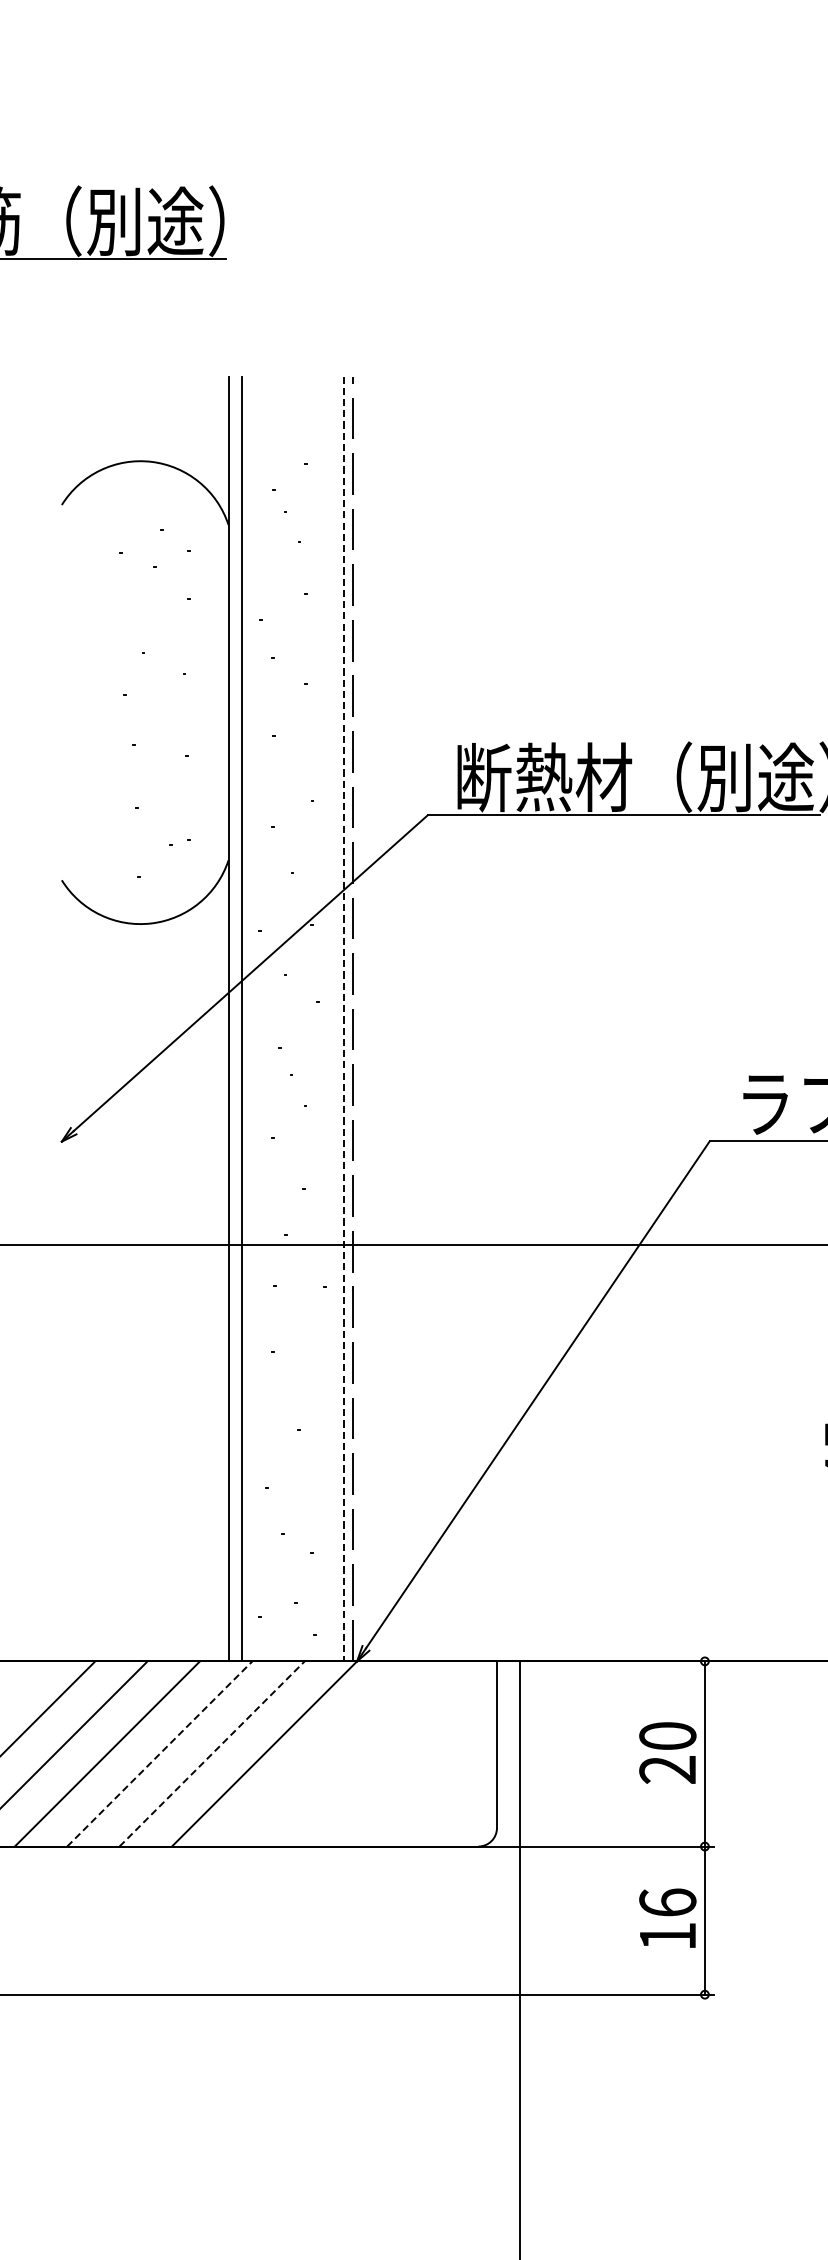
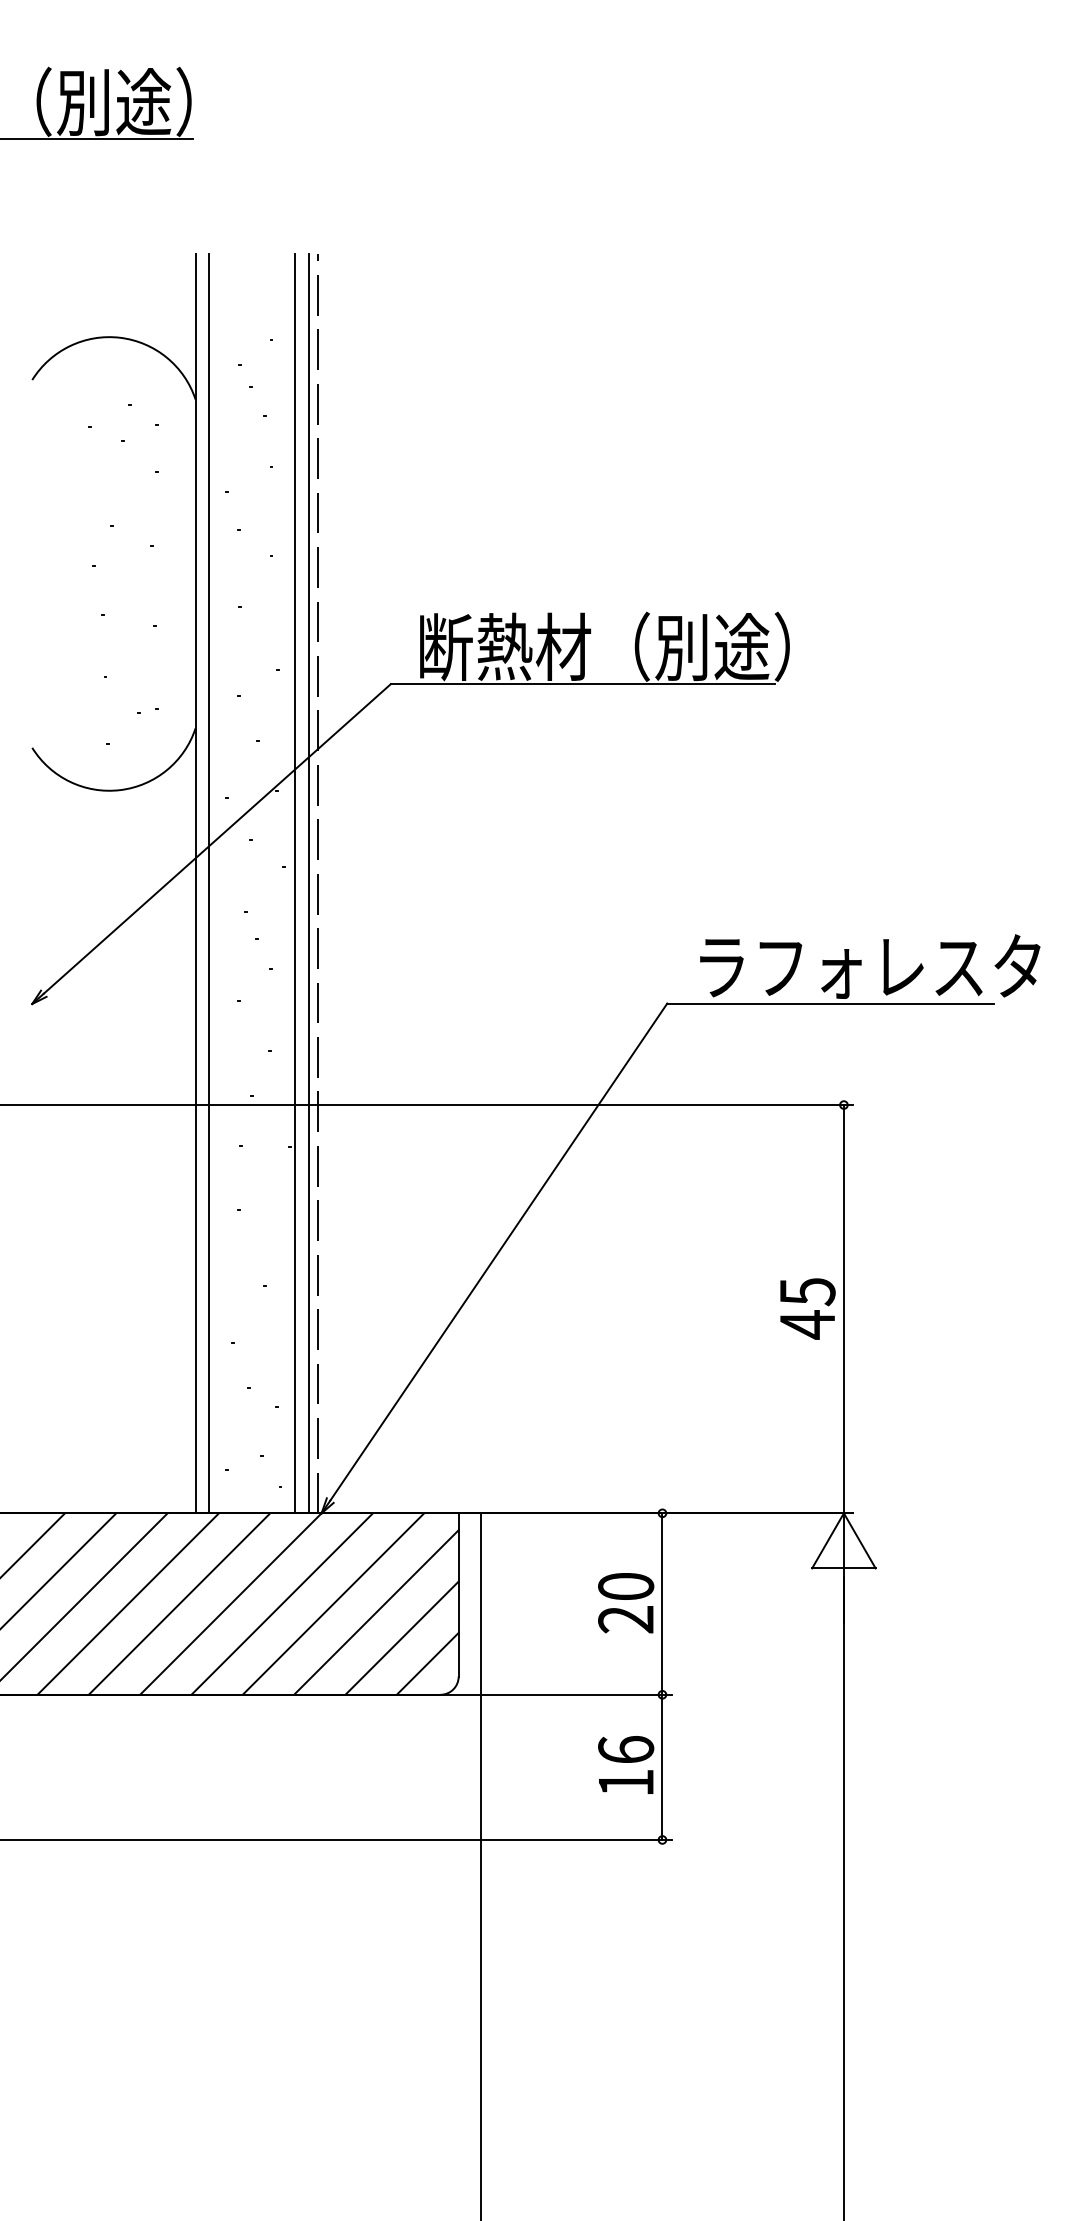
line: (330, 1018) -> (295, 883), added
line: (343, 1018) -> (308, 883), dashed -> solid
line: (160, 1753) -> (128, 1603), dashed -> solid
line: (212, 1753) -> (179, 1603), dashed -> solid
line: (316, 1753) -> (281, 1603), added
line: (369, 1753) -> (333, 1603), added
line: (413, 1762) -> (376, 1612), added
line: (438, 1788) -> (401, 1637), added
line: (465, 1814) -> (427, 1663), added

